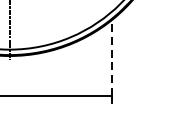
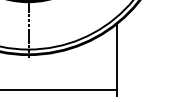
line: (112, 57) -> (117, 56), dashed -> solid

